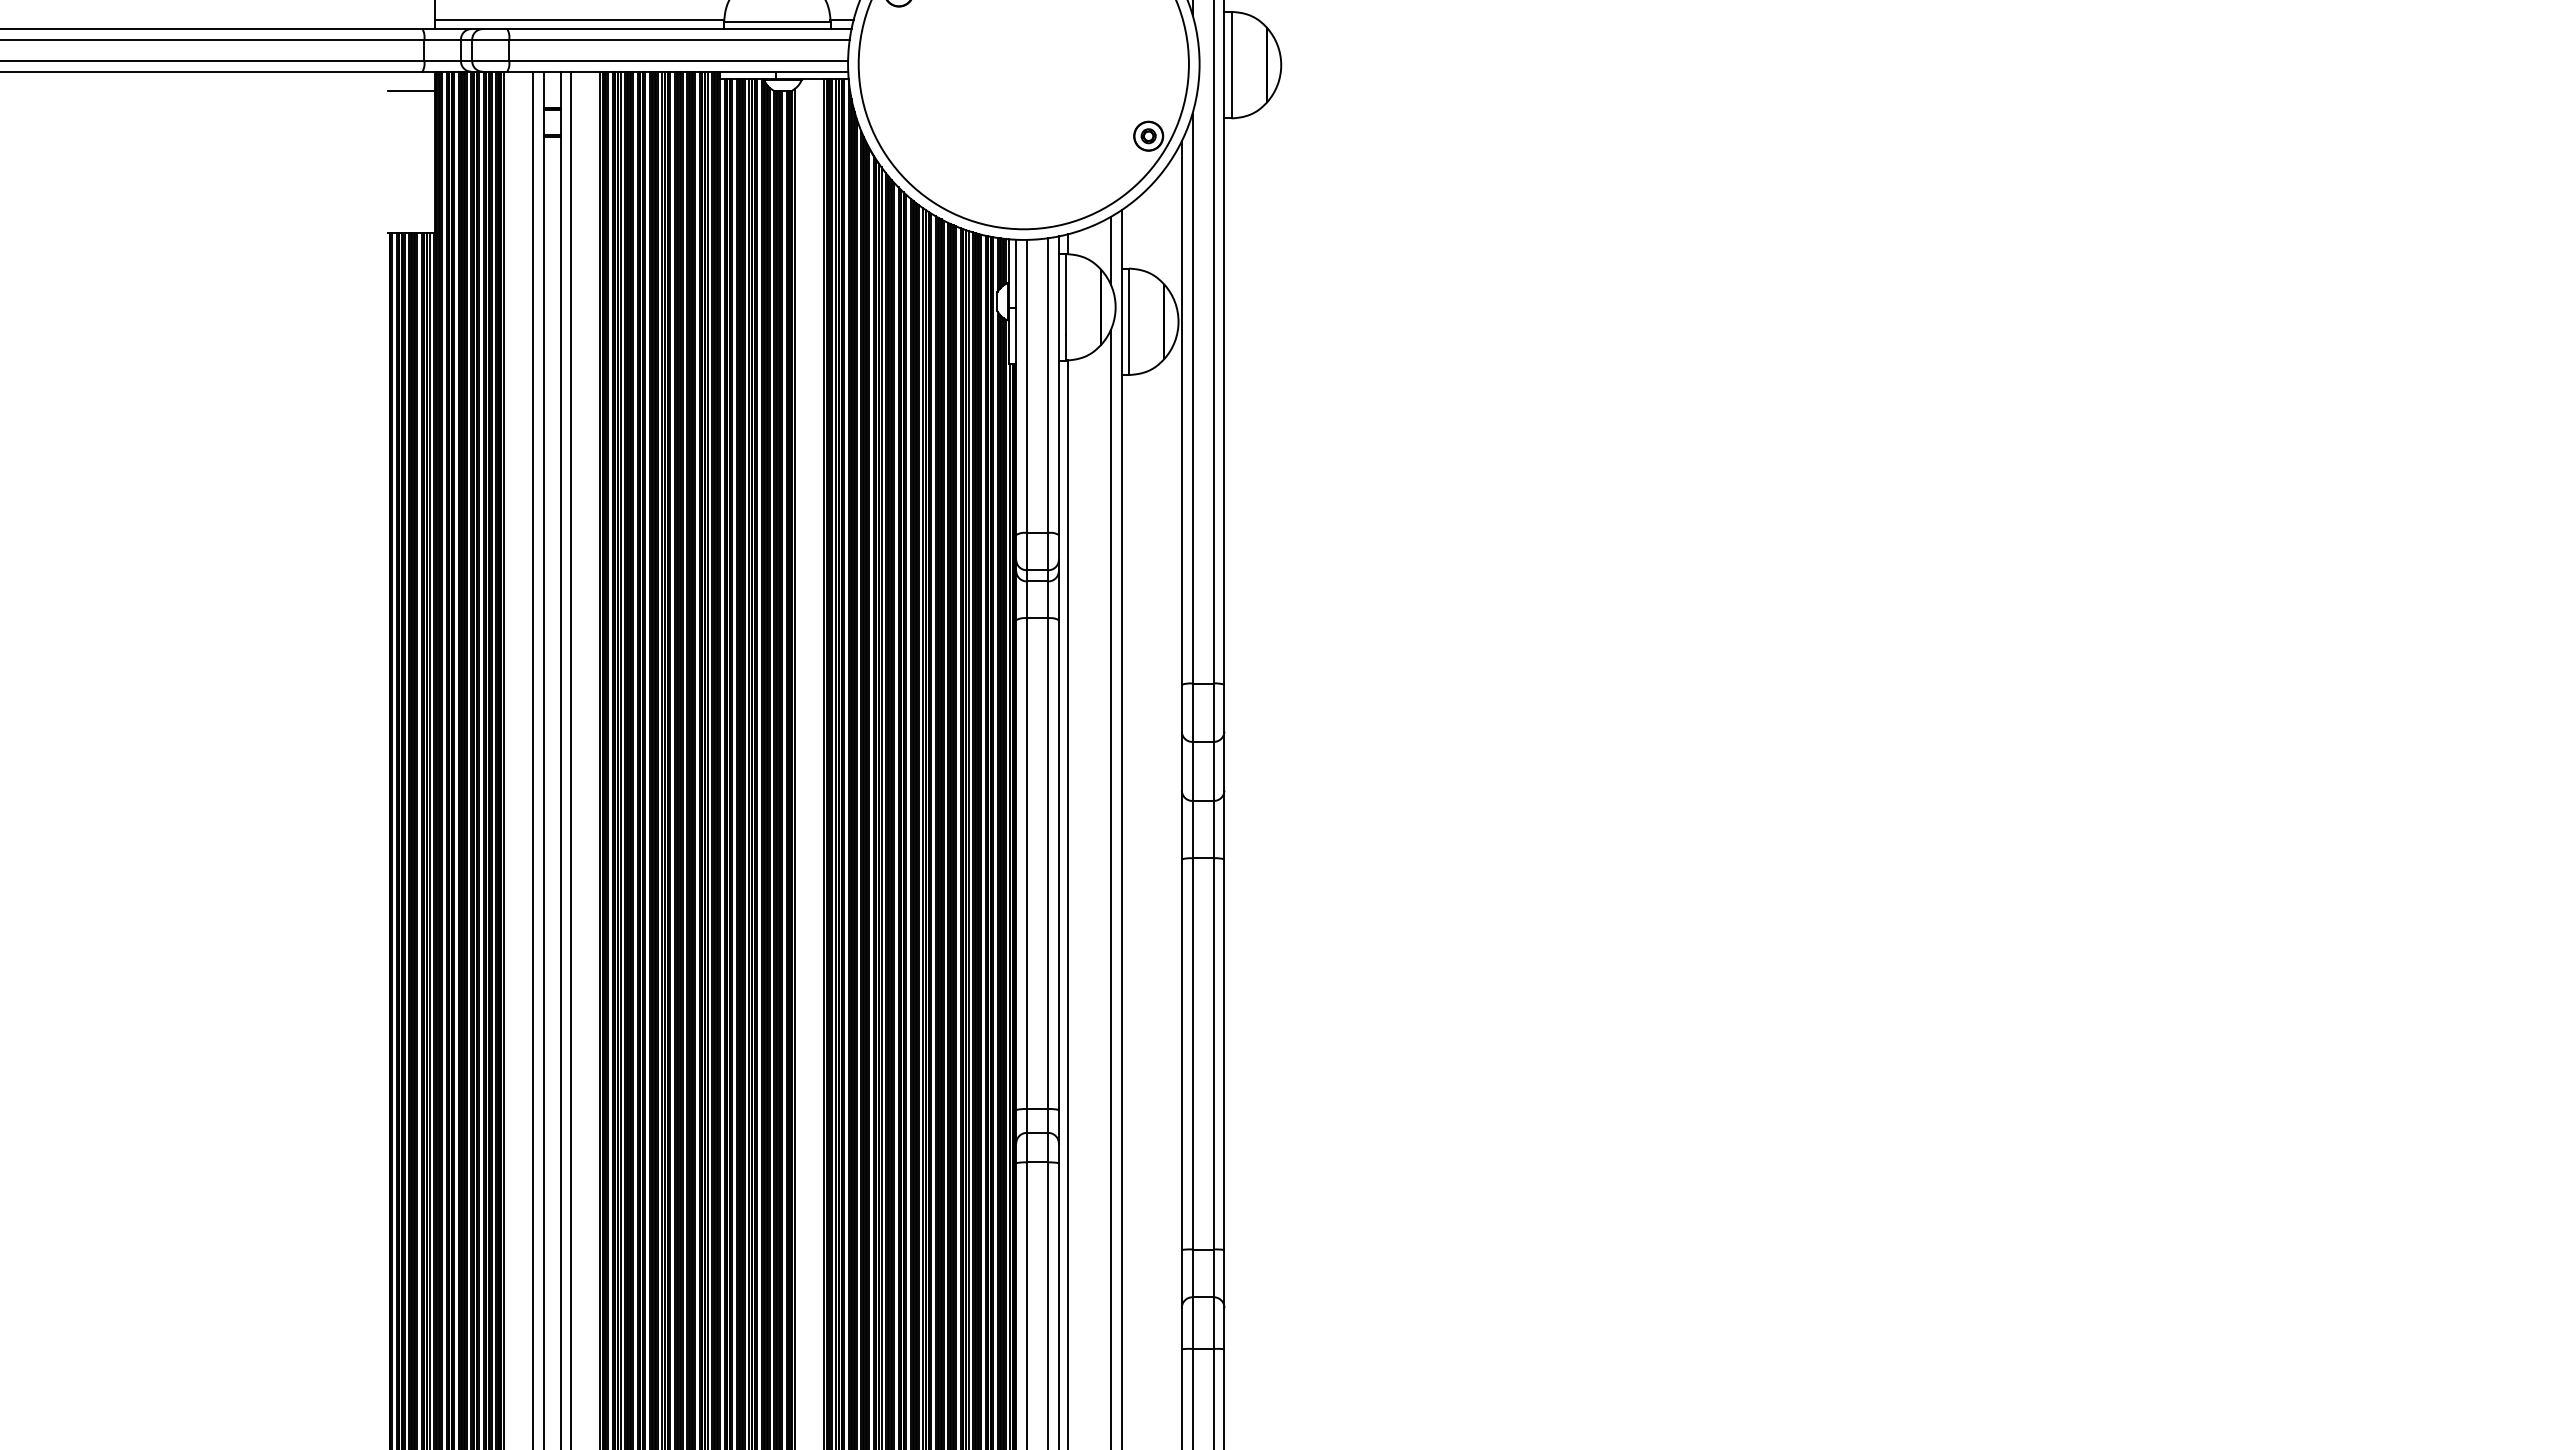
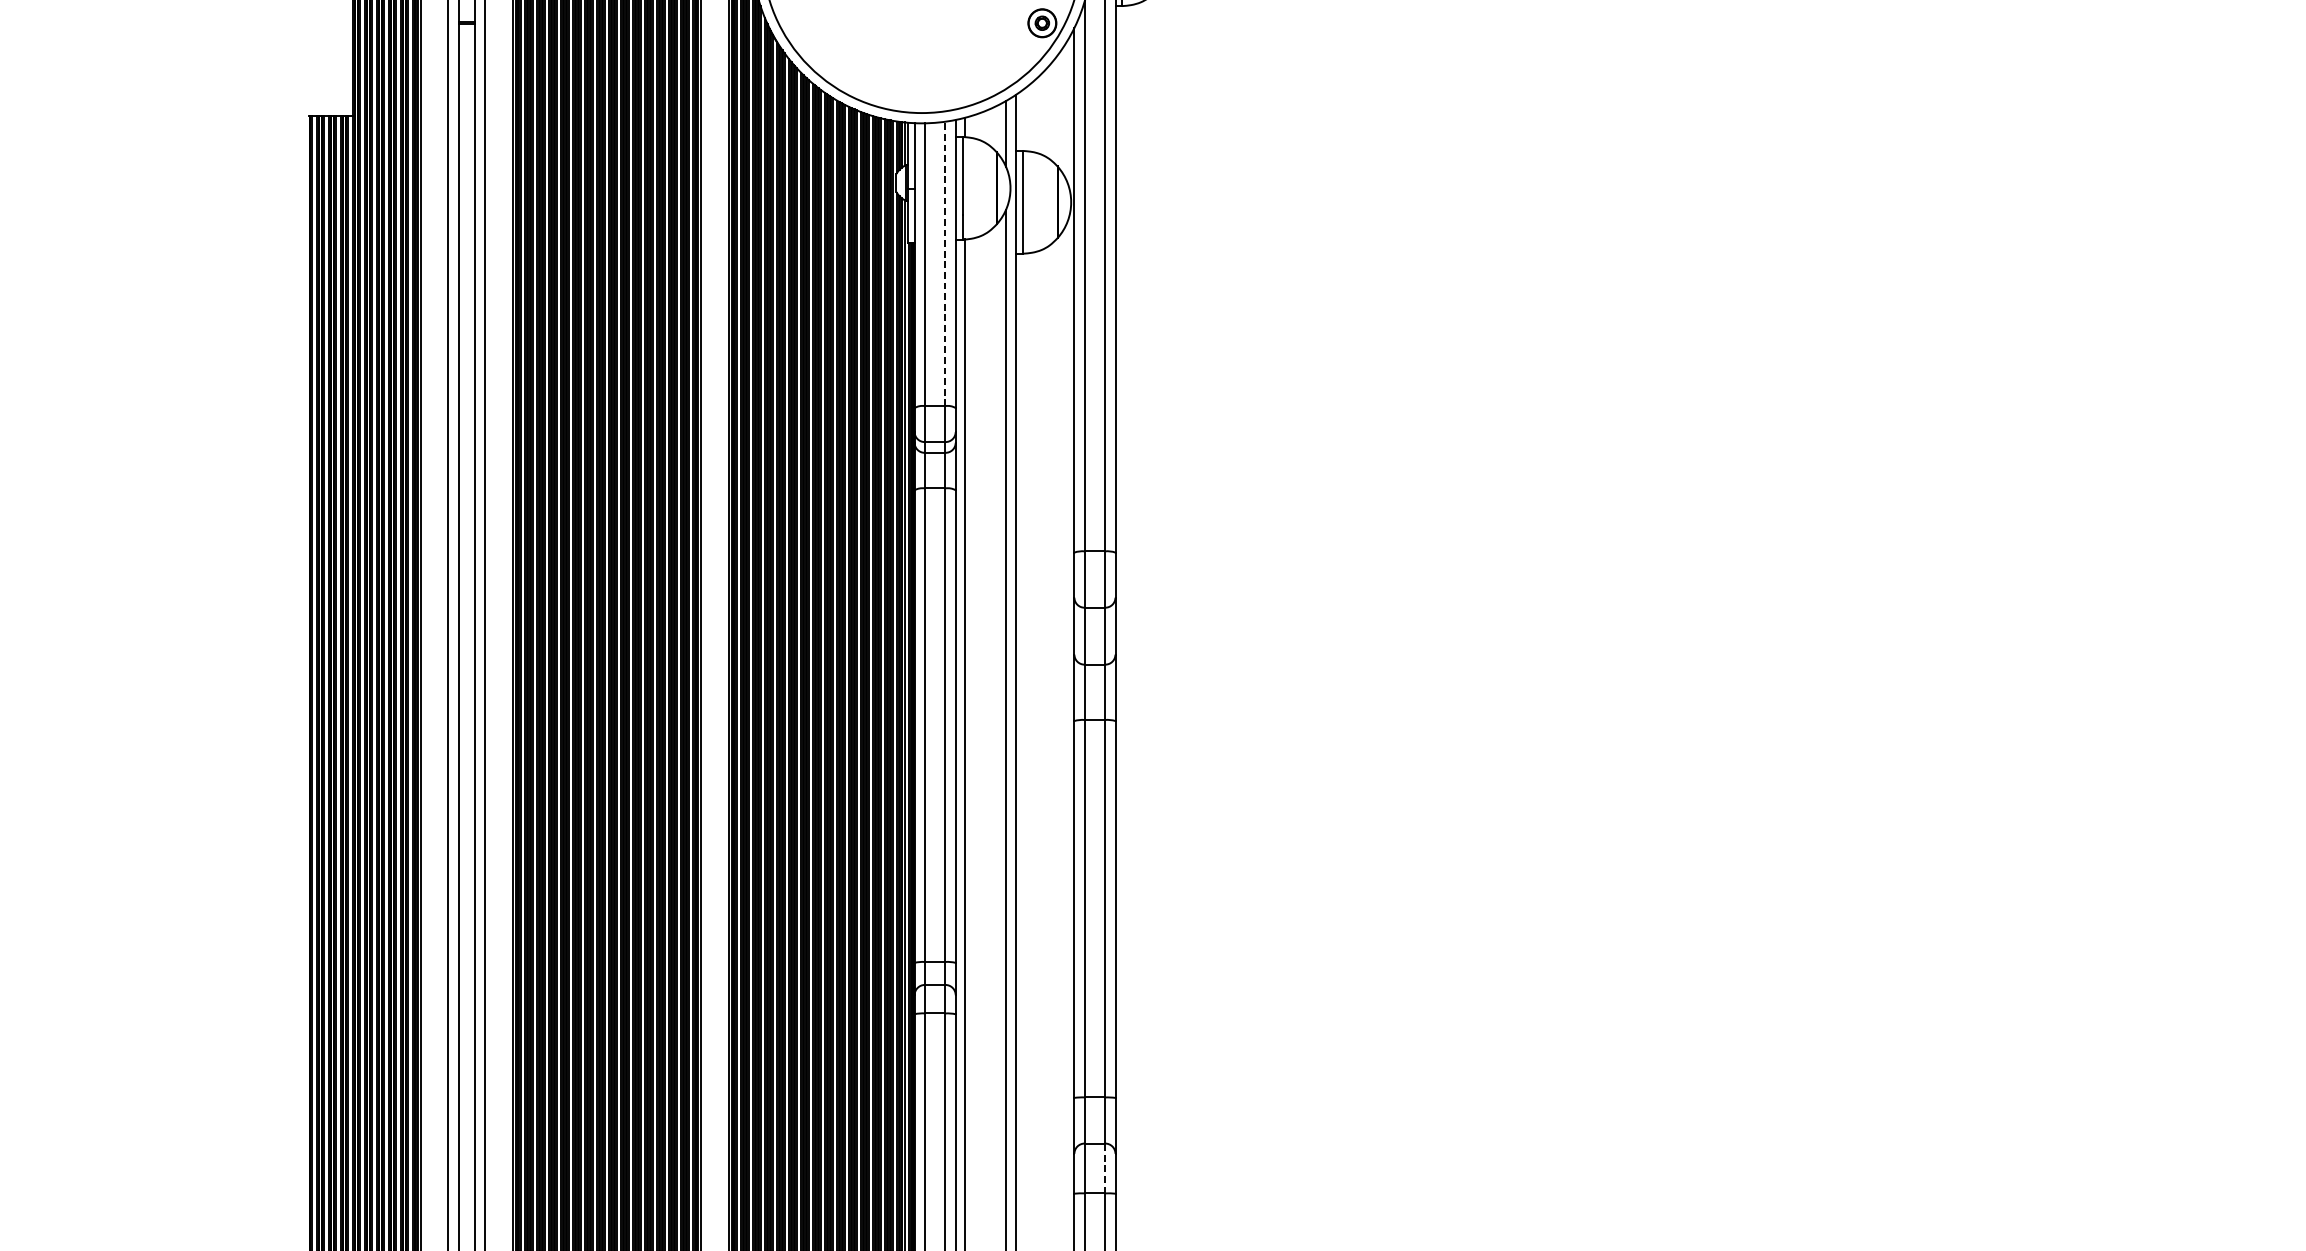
line: (1048, 385) -> (945, 263), solid -> dashed
line: (1213, 1323) -> (1104, 1168), solid -> dashed

